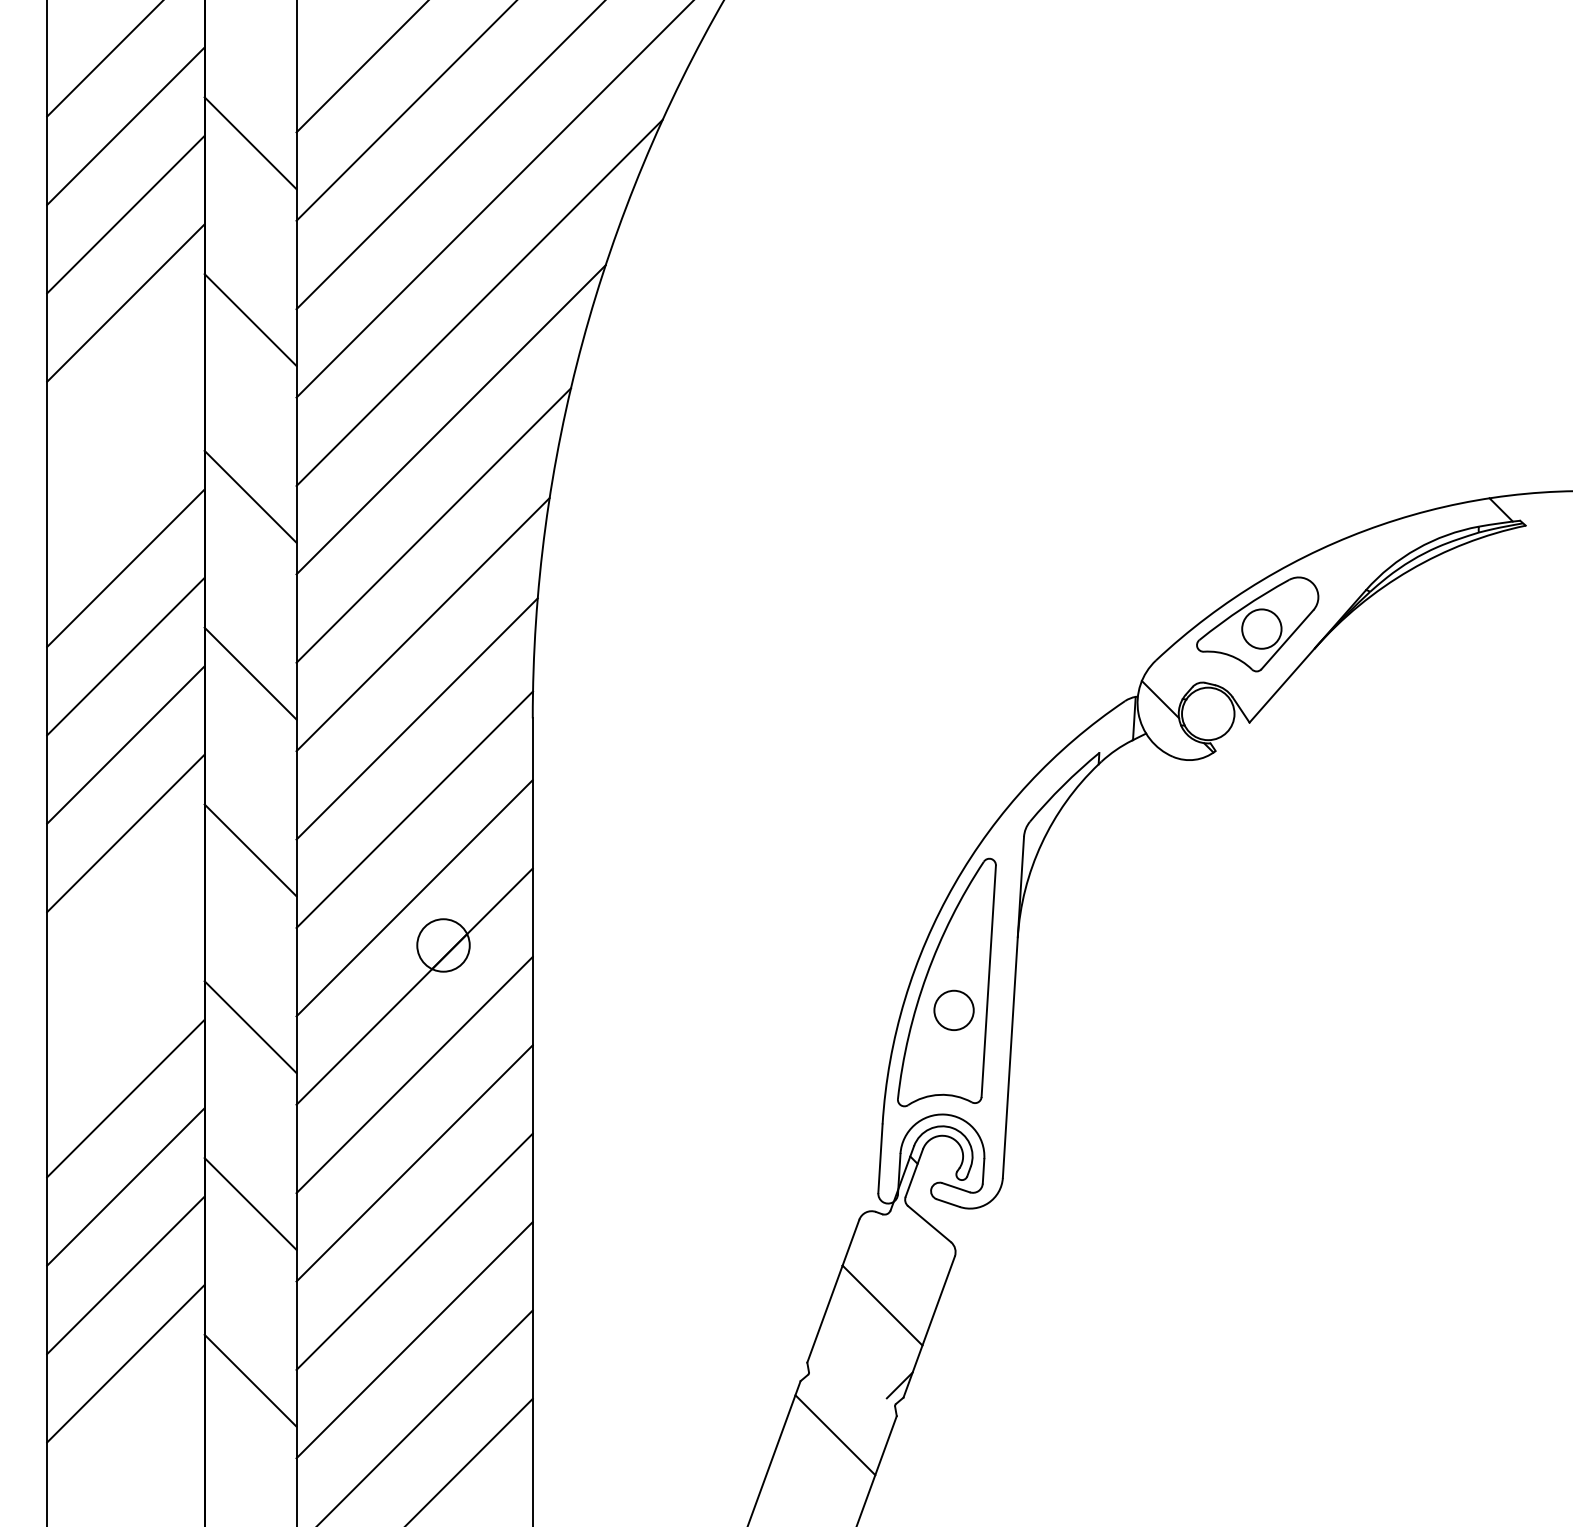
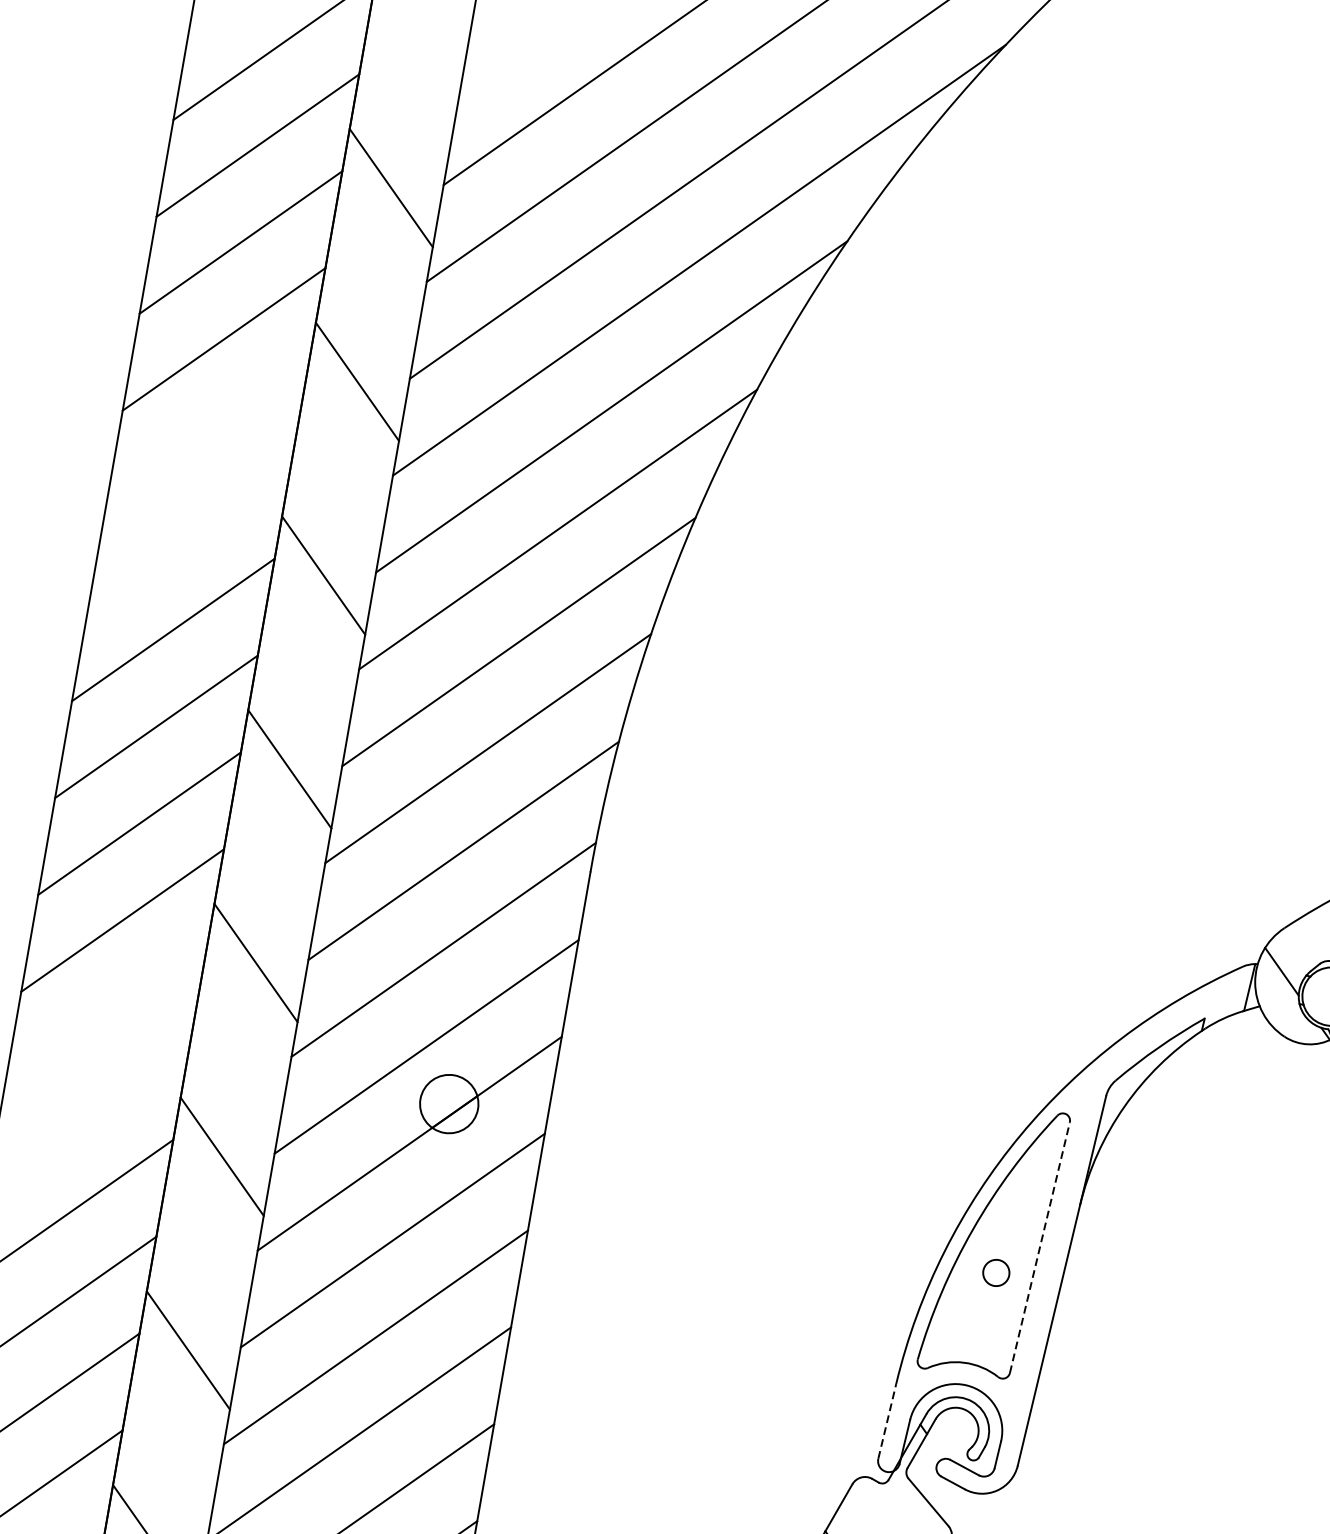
line: (988, 981) -> (1039, 1247), solid -> dashed
circle: (953, 1010) -> (995, 1272), size x0.6
line: (880, 1158) -> (887, 1421), solid -> dashed

